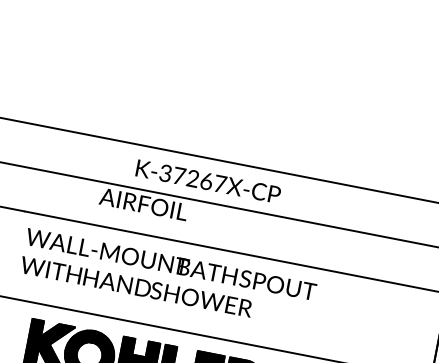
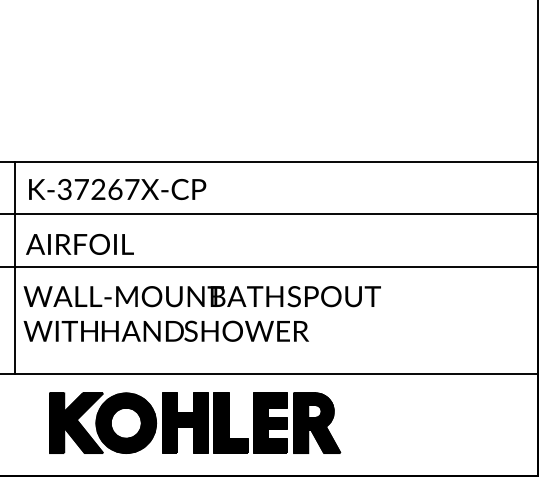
text: (208, 181) -> (117, 189), moved
text: (143, 203) -> (79, 243), moved
line: (23, 211) -> (14, 267), added

